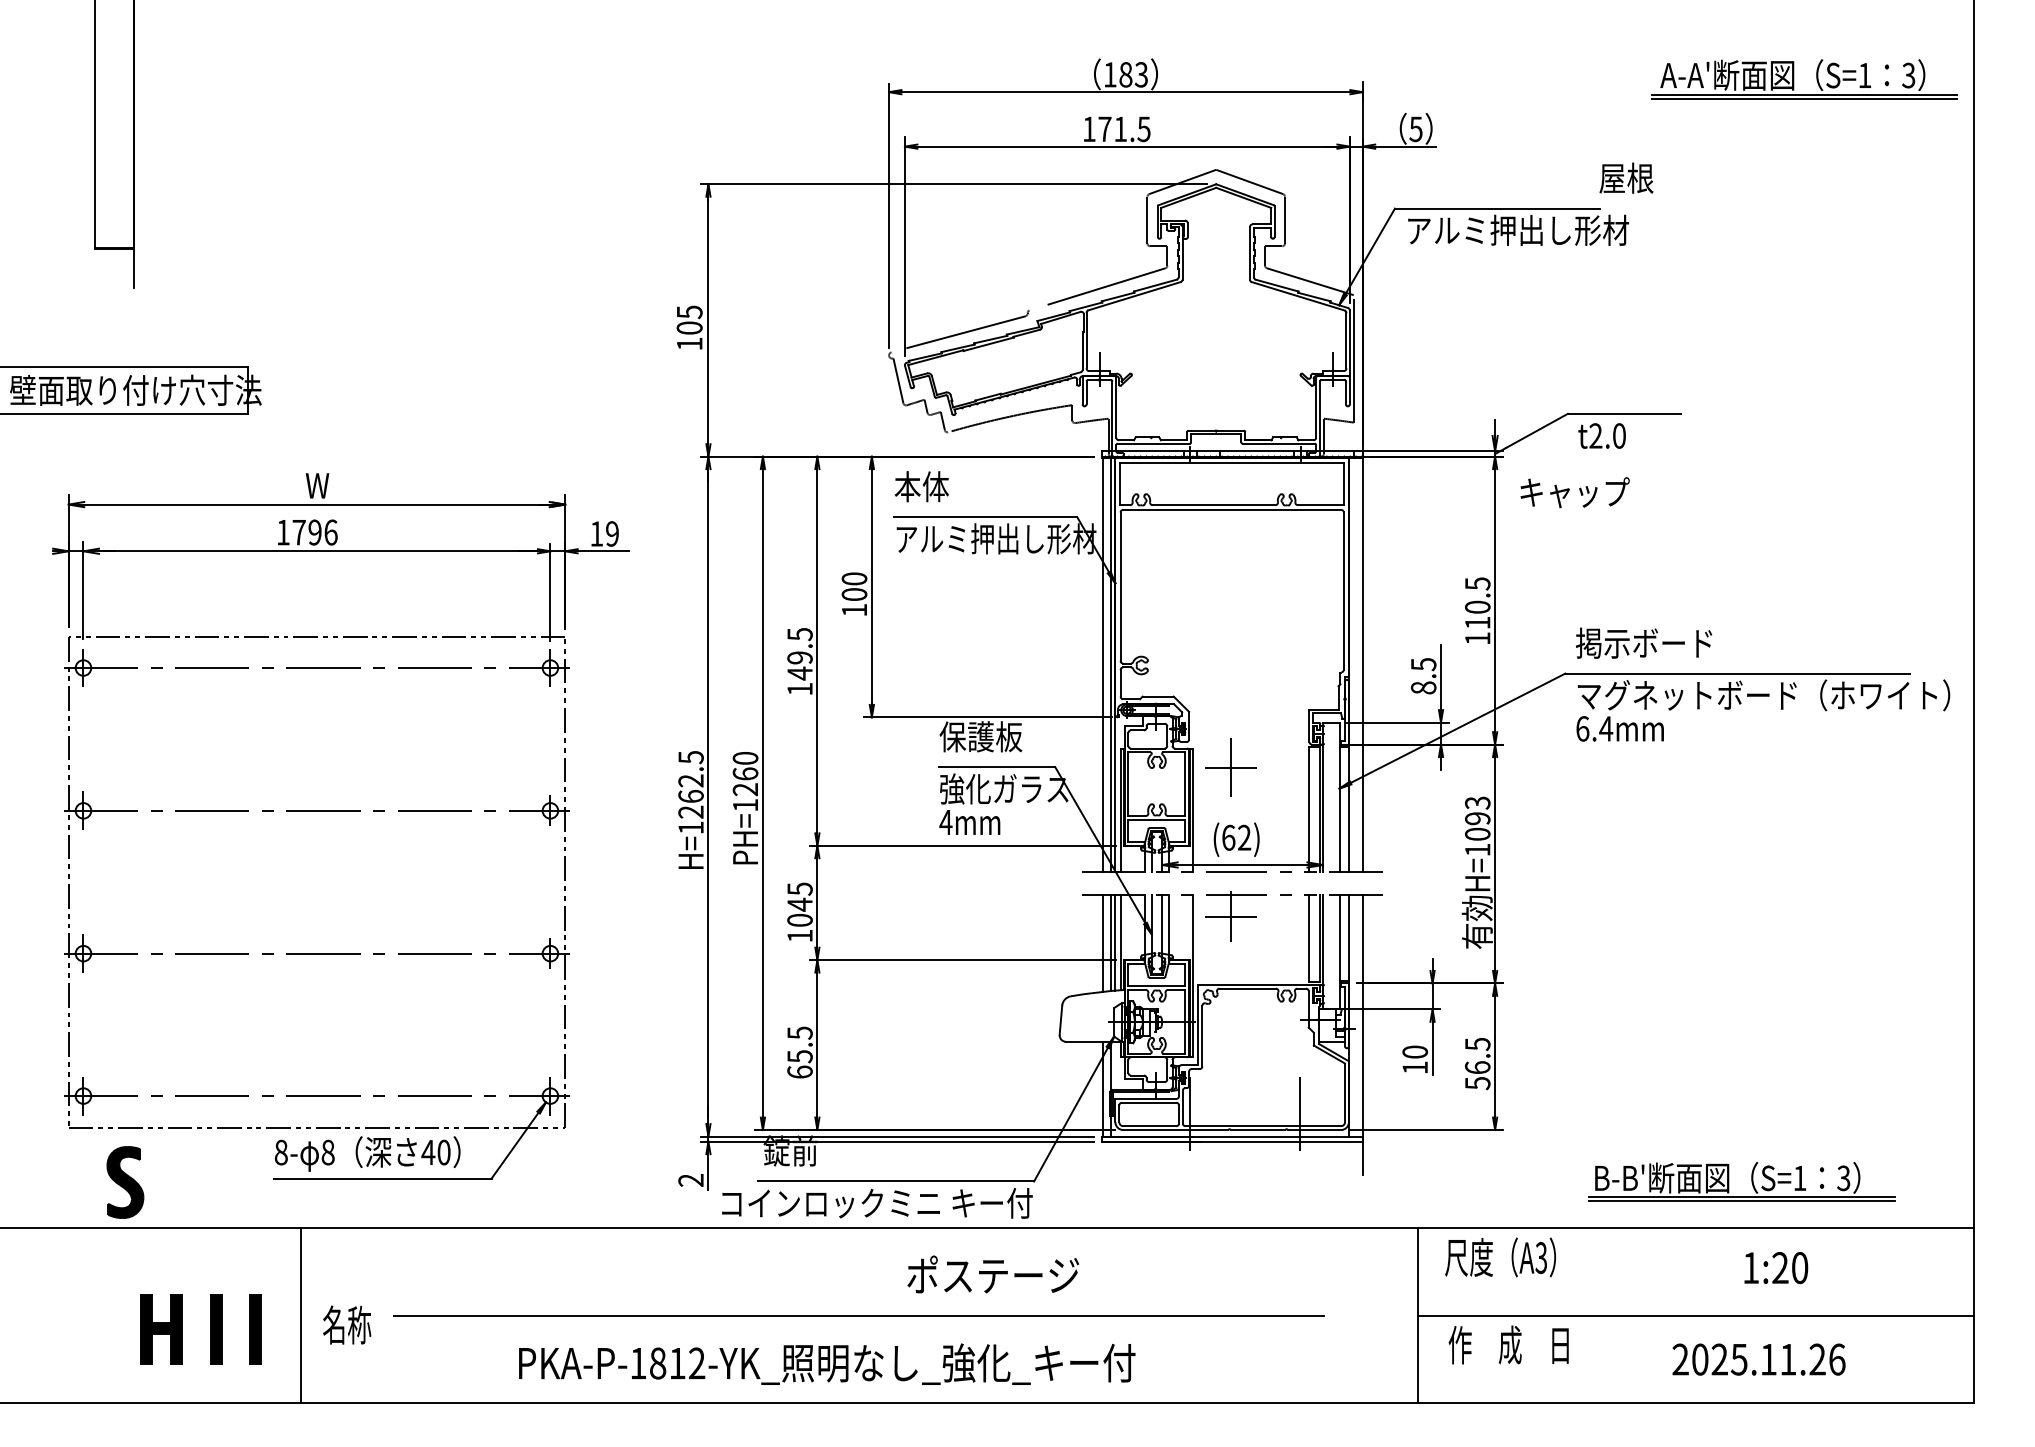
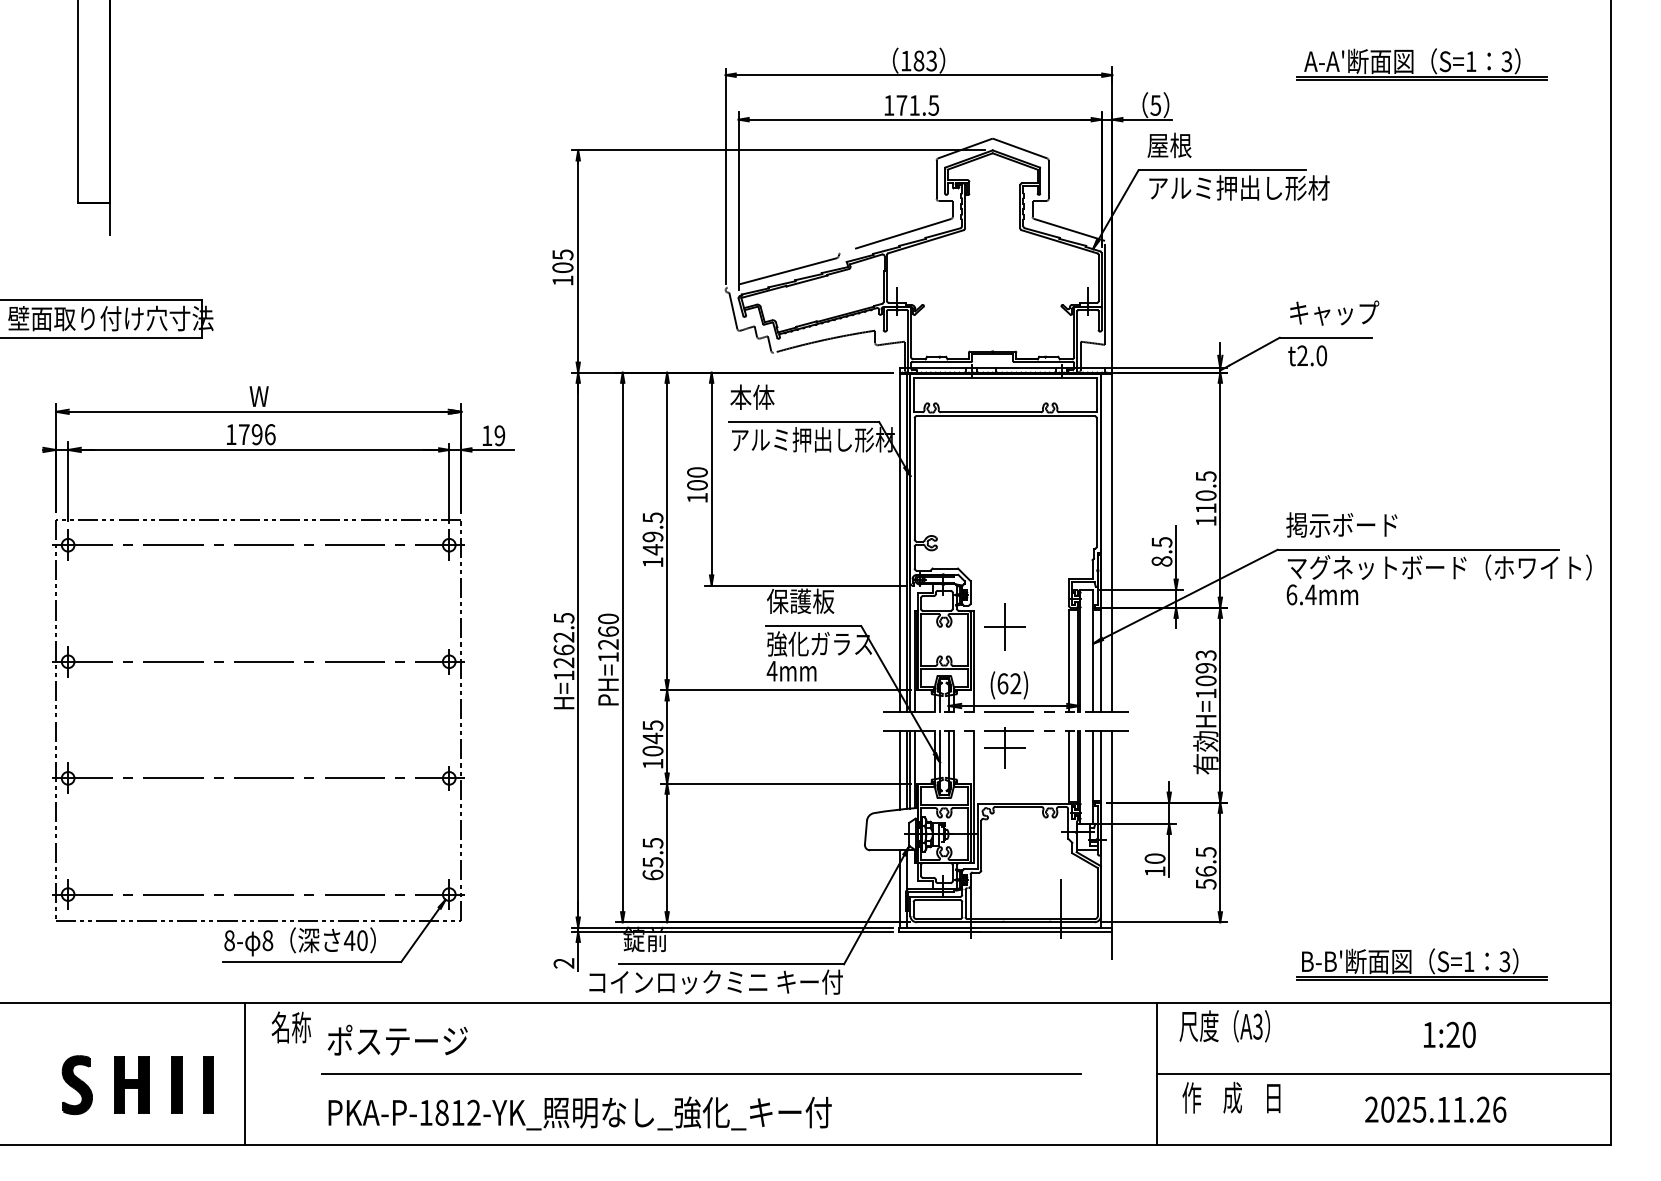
part: (1794, 79) -> (1413, 64), moved
text: (1626, 178) -> (1169, 145), moved
text: (1574, 491) -> (1334, 312), moved
part: (124, 1181) -> (76, 1084), moved
text: (992, 1273) -> (397, 1039), moved
text: (346, 1325) -> (290, 1027), moved
text: (826, 1364) -> (579, 1113), moved

